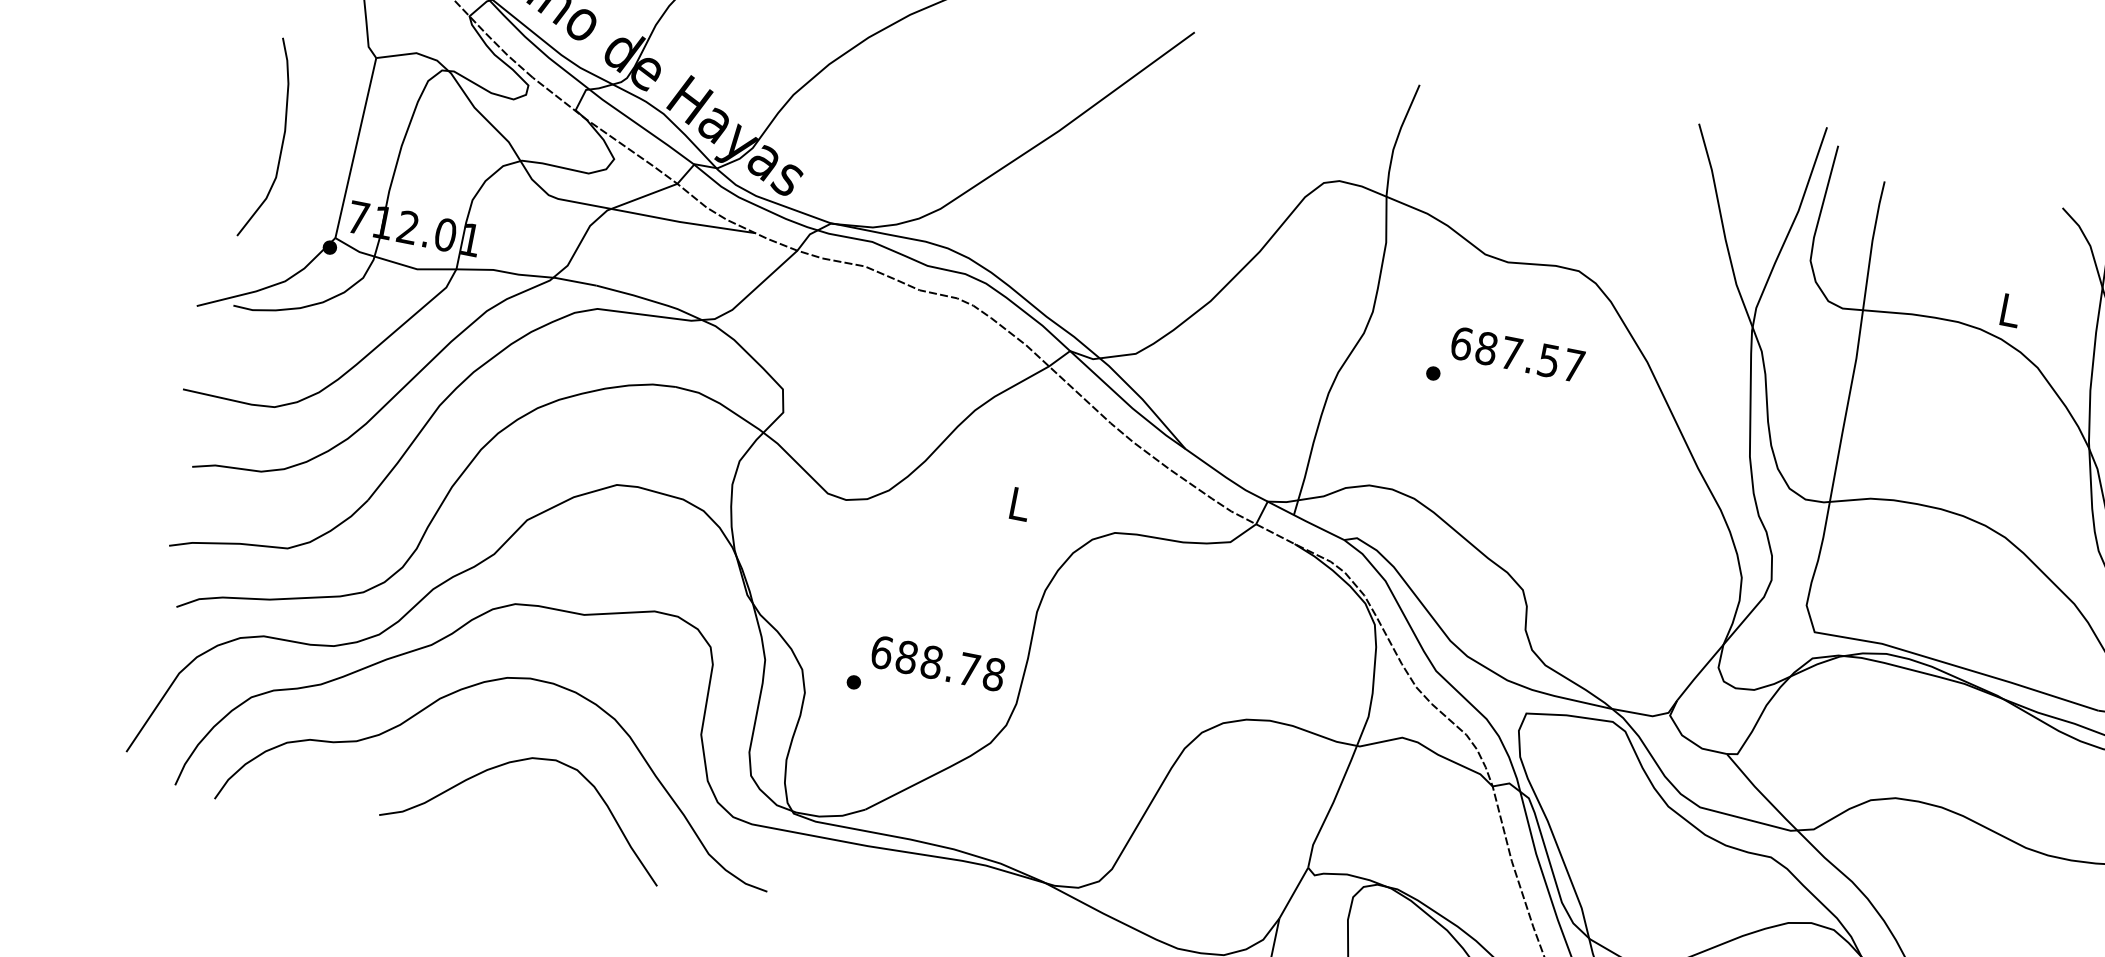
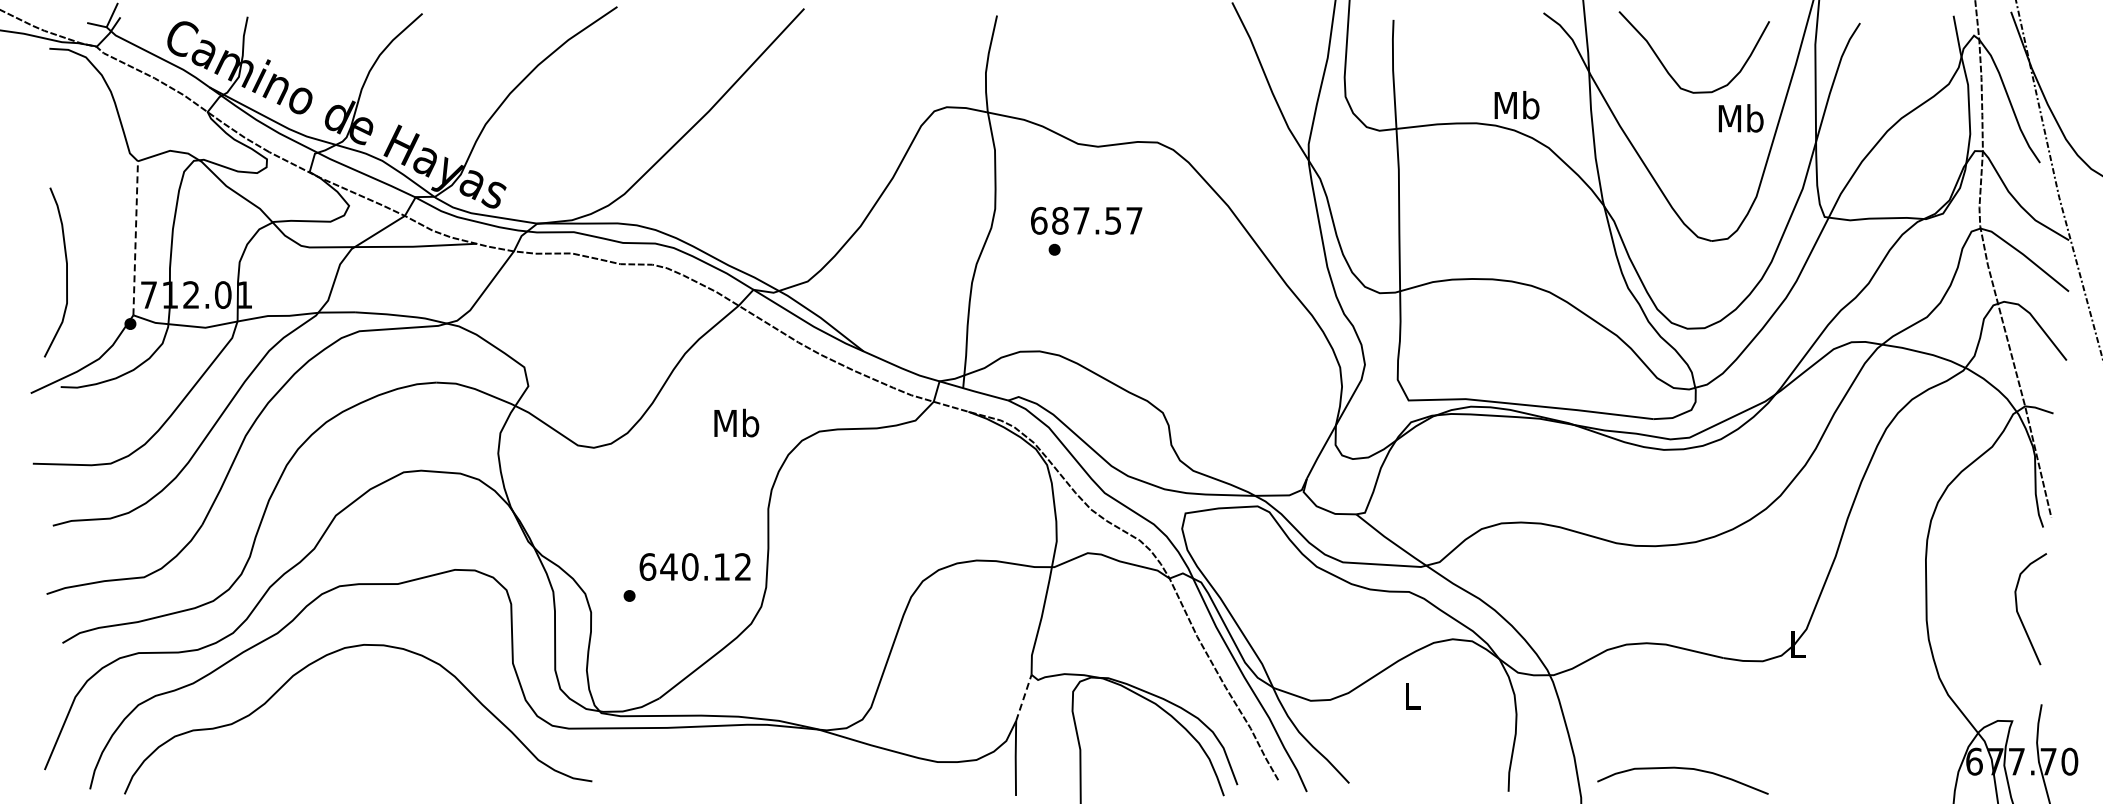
curve: (282, 141) -> (66, 272), moved
line: (355, 147) -> (135, 237), solid -> dashed
text: (2009, 310) -> (1516, 105), L -> Mb
text: (1517, 354) -> (1086, 220), moved
text: (1019, 503) -> (736, 422), L -> Mb
text: (949, 665) -> (705, 566), 688.78 -> 640.12
curve: (520, 761) -> (369, 714), removed
line: (1294, 892) -> (1024, 697), solid -> dashed

